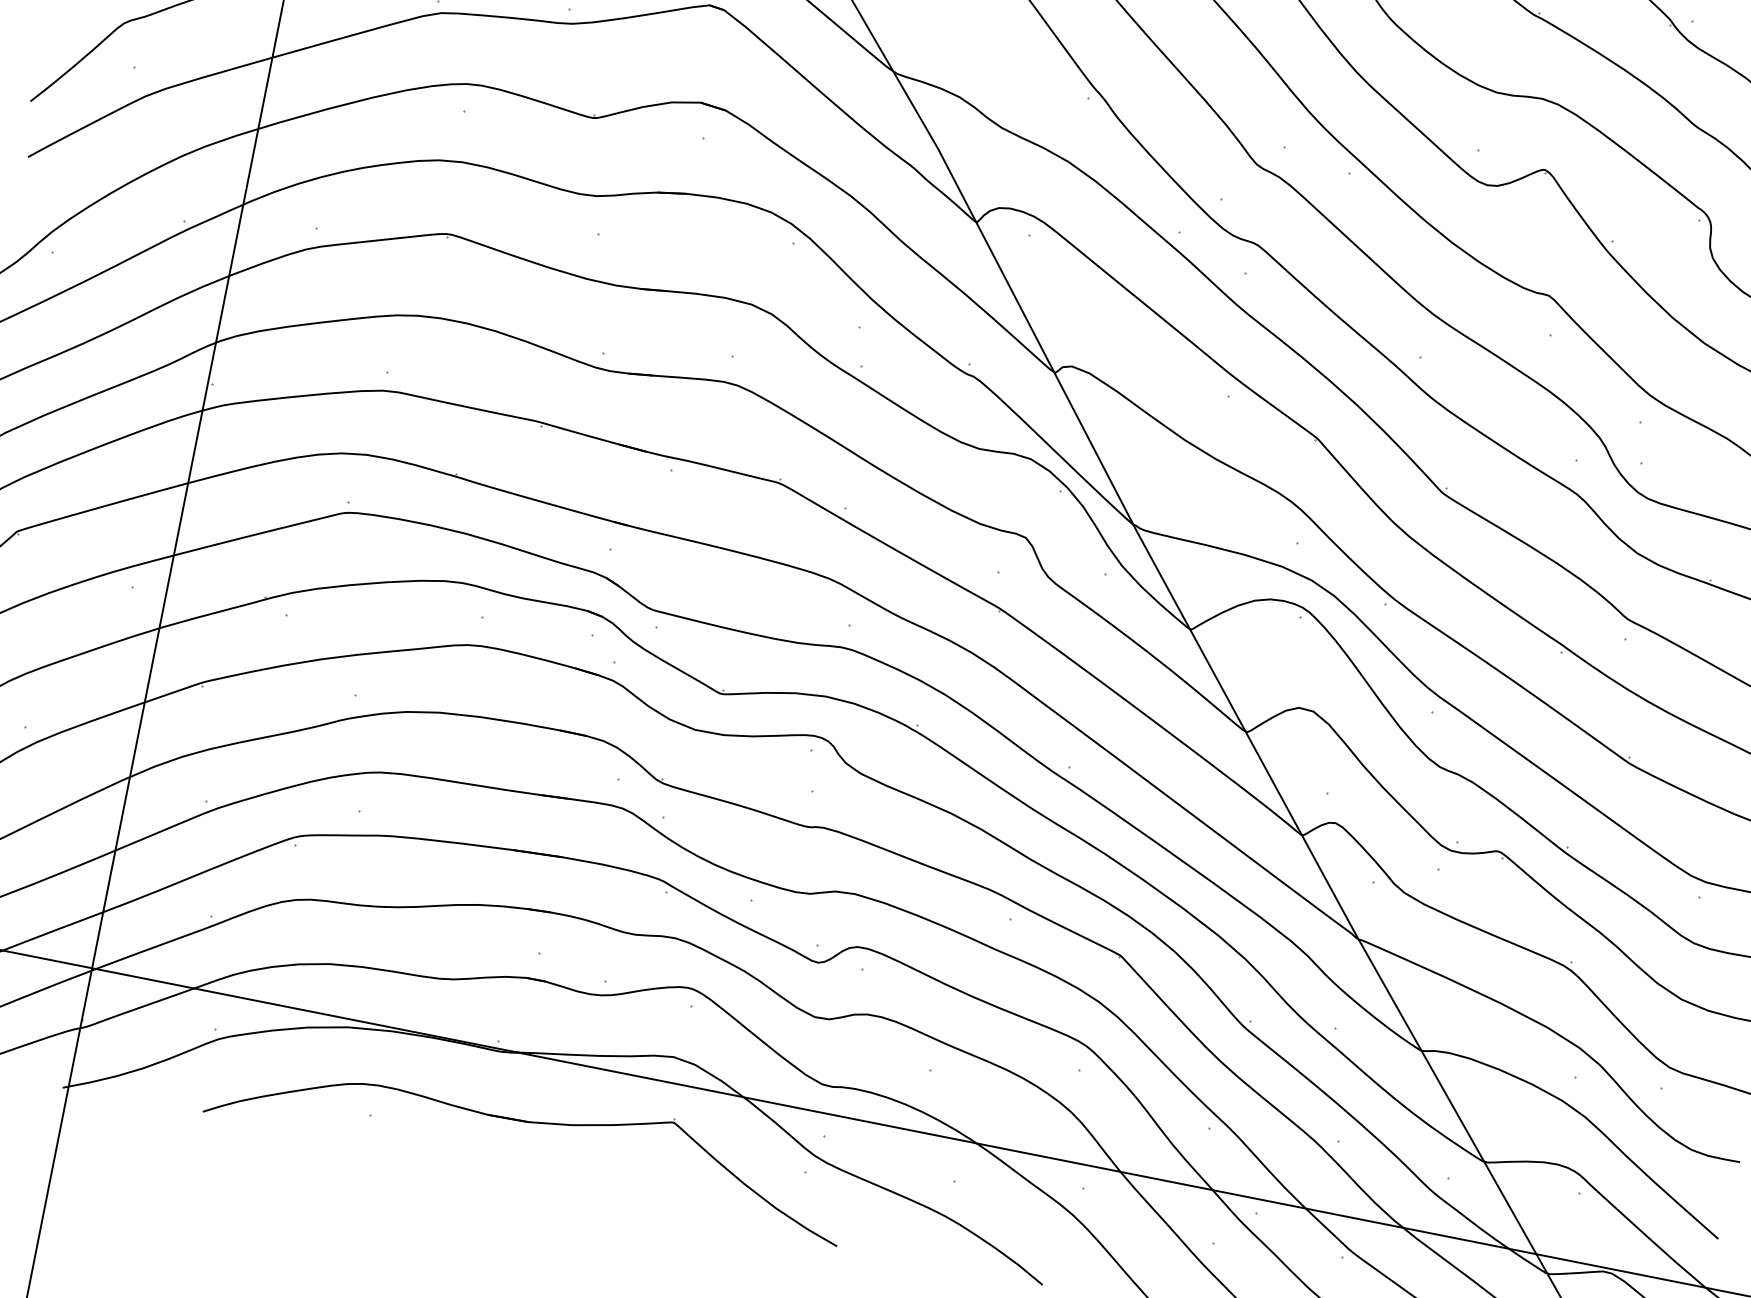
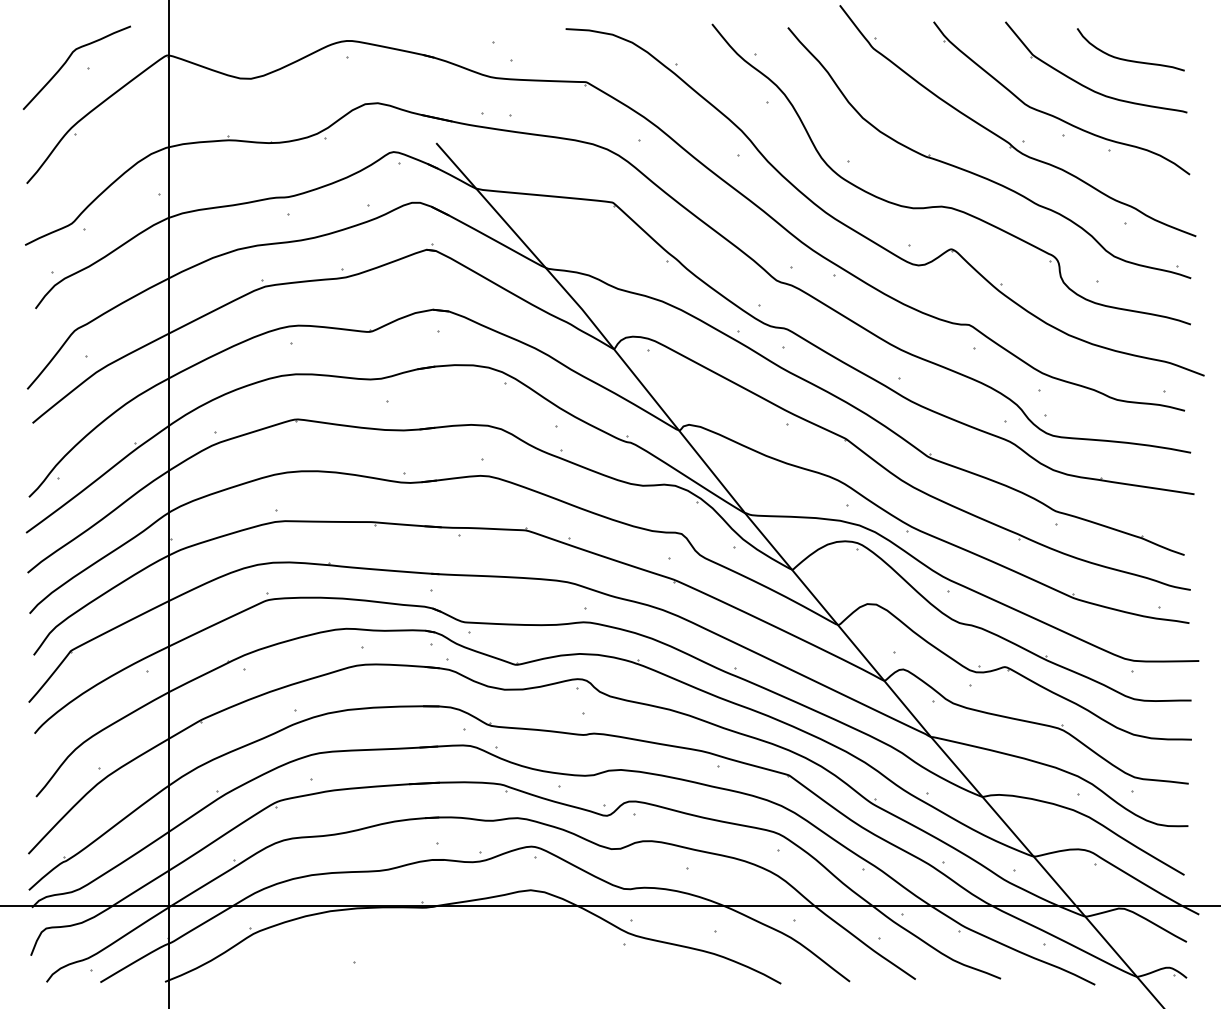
part: (530, 1123) -> (452, 947), removed

